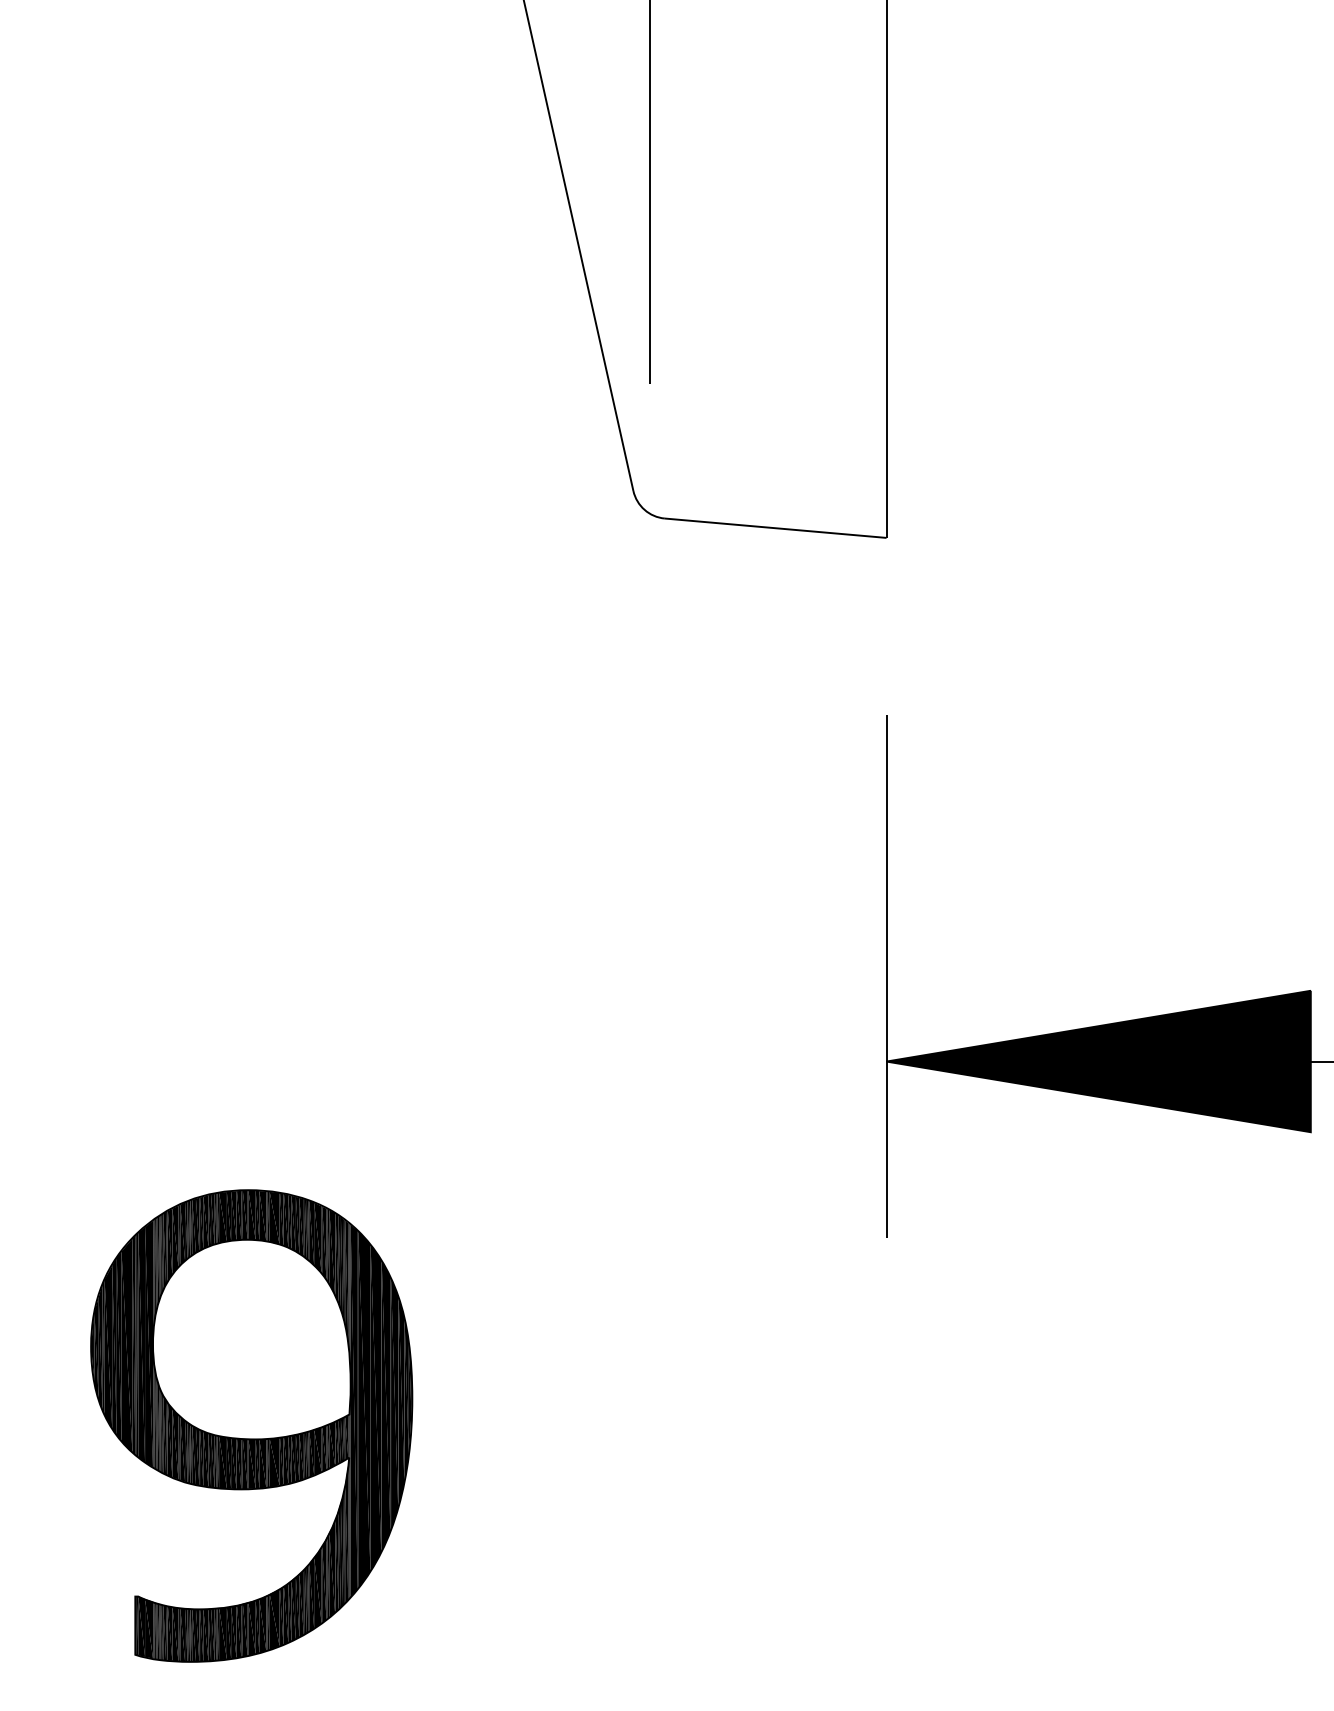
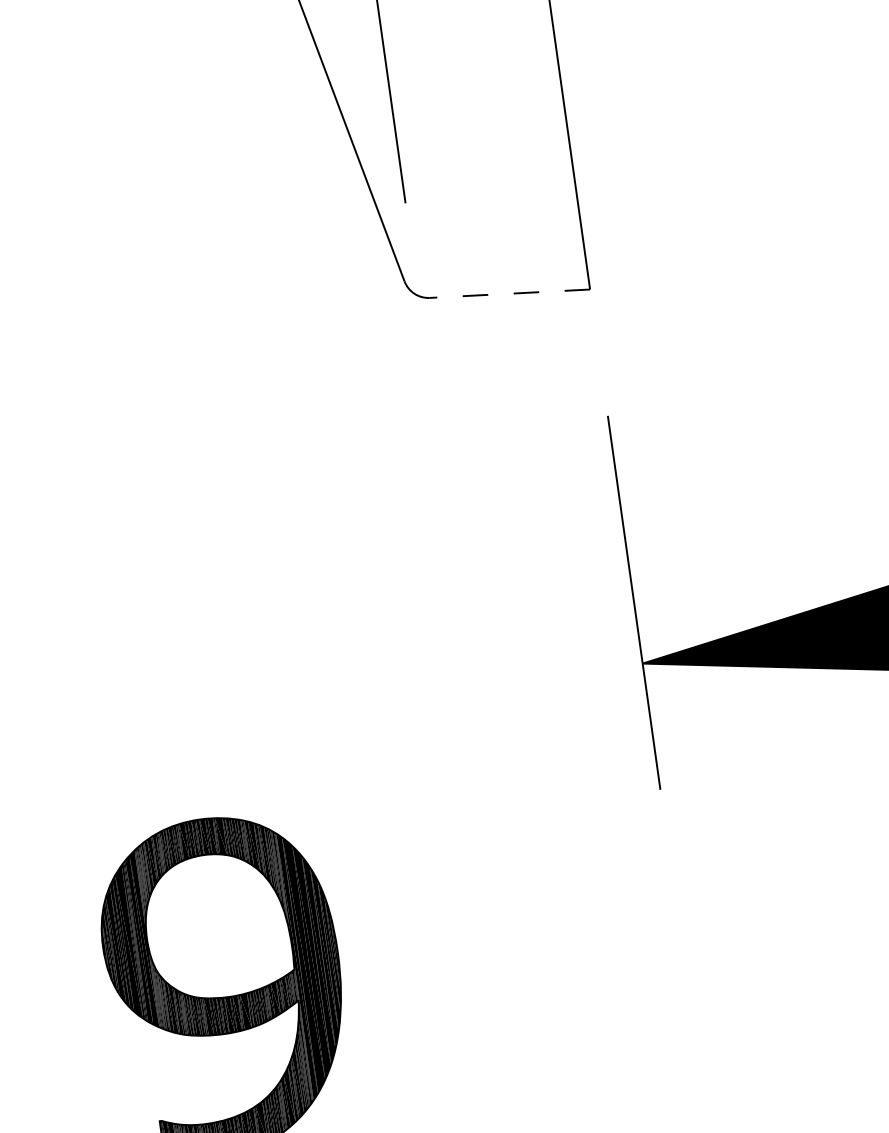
line: (775, 528) -> (509, 293), solid -> dashed

